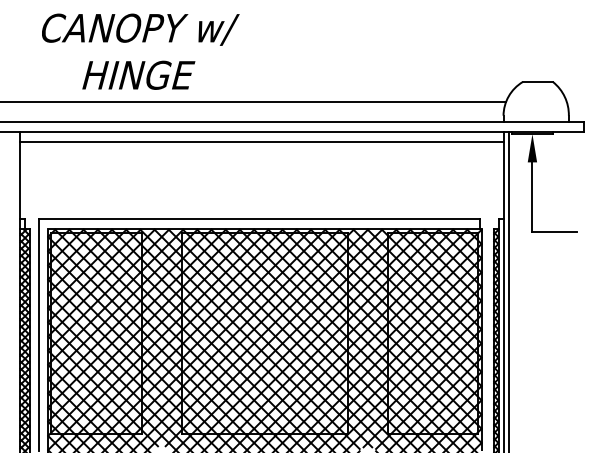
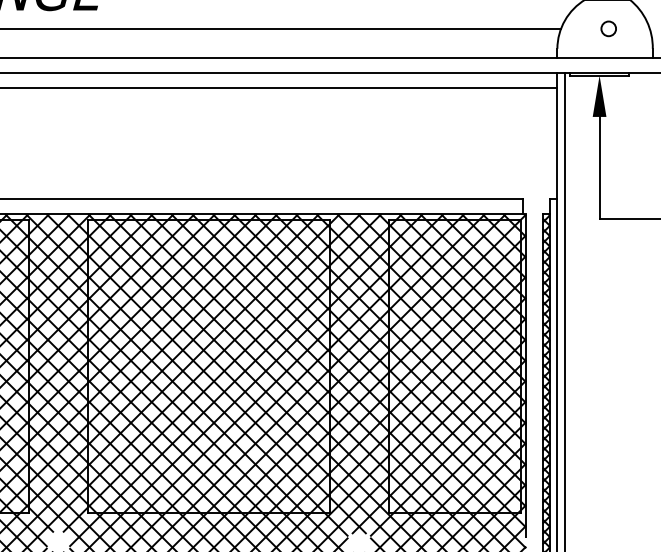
circle: (538, 101) -> (608, 28), added

